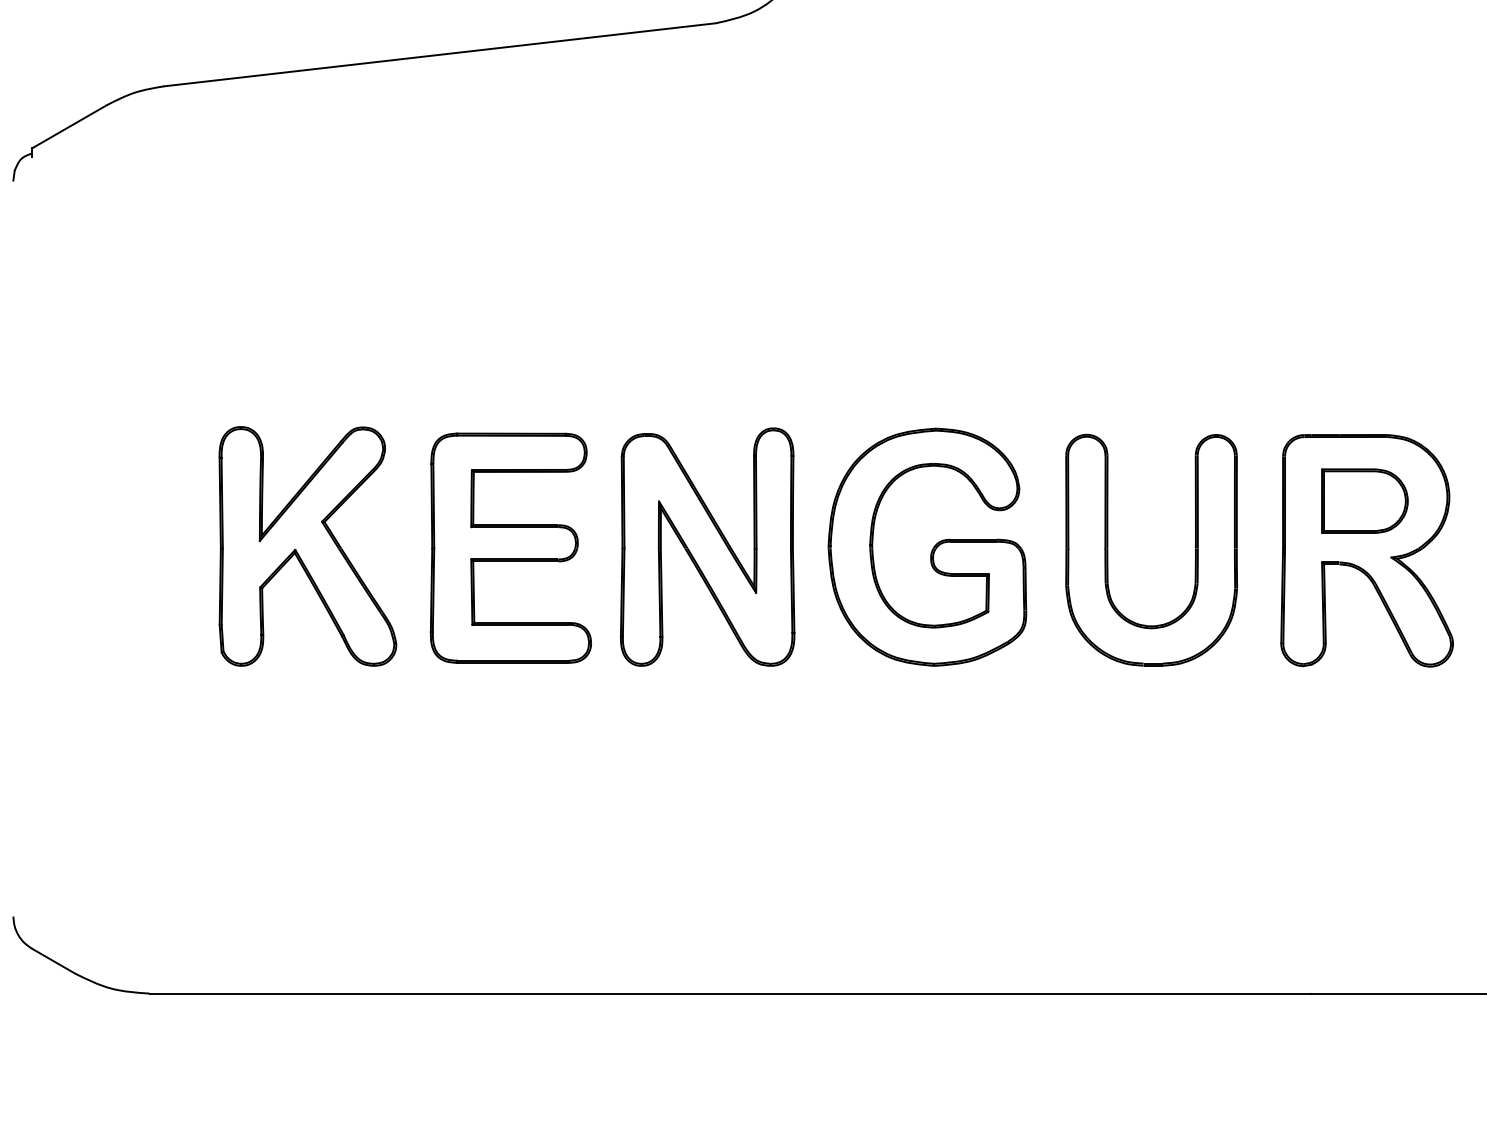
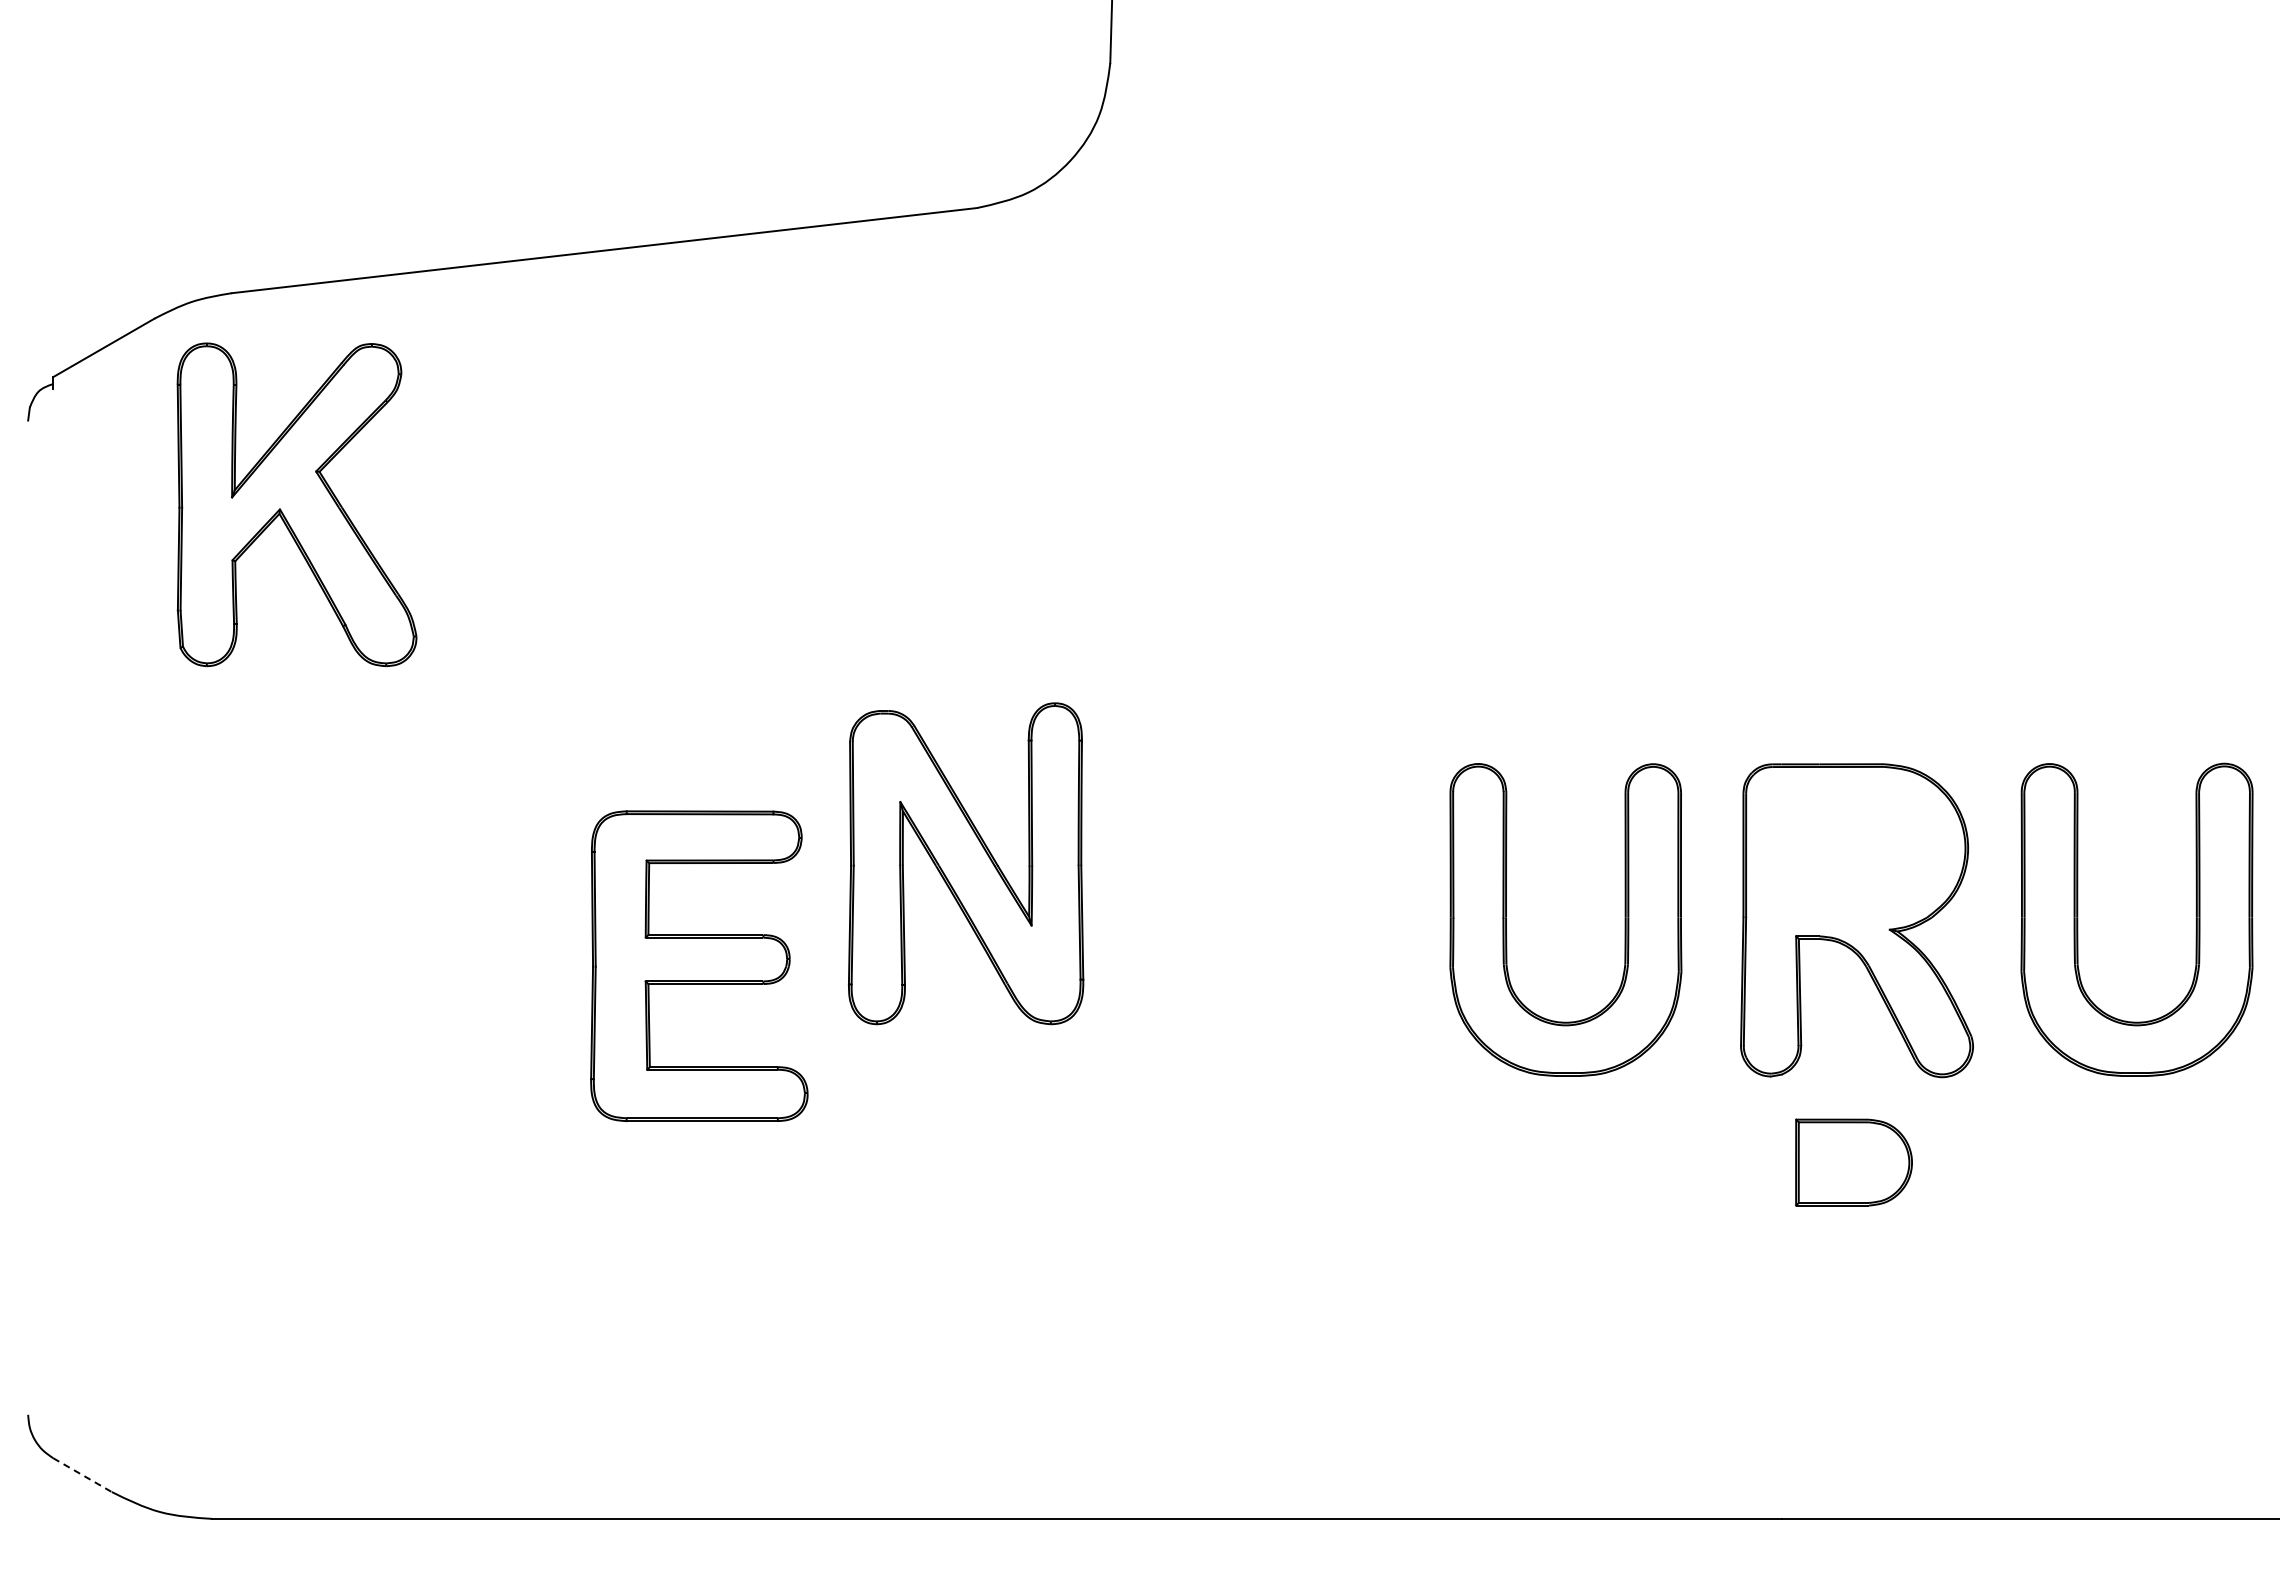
part: (1364, 501) -> (1853, 1162), moved
part: (307, 546) -> (296, 504), moved
part: (707, 546) -> (966, 863), moved
part: (511, 548) -> (699, 966), moved
part: (932, 549) -> (1269, 918), removed
line: (53, 961) -> (82, 1475), solid -> dashed

